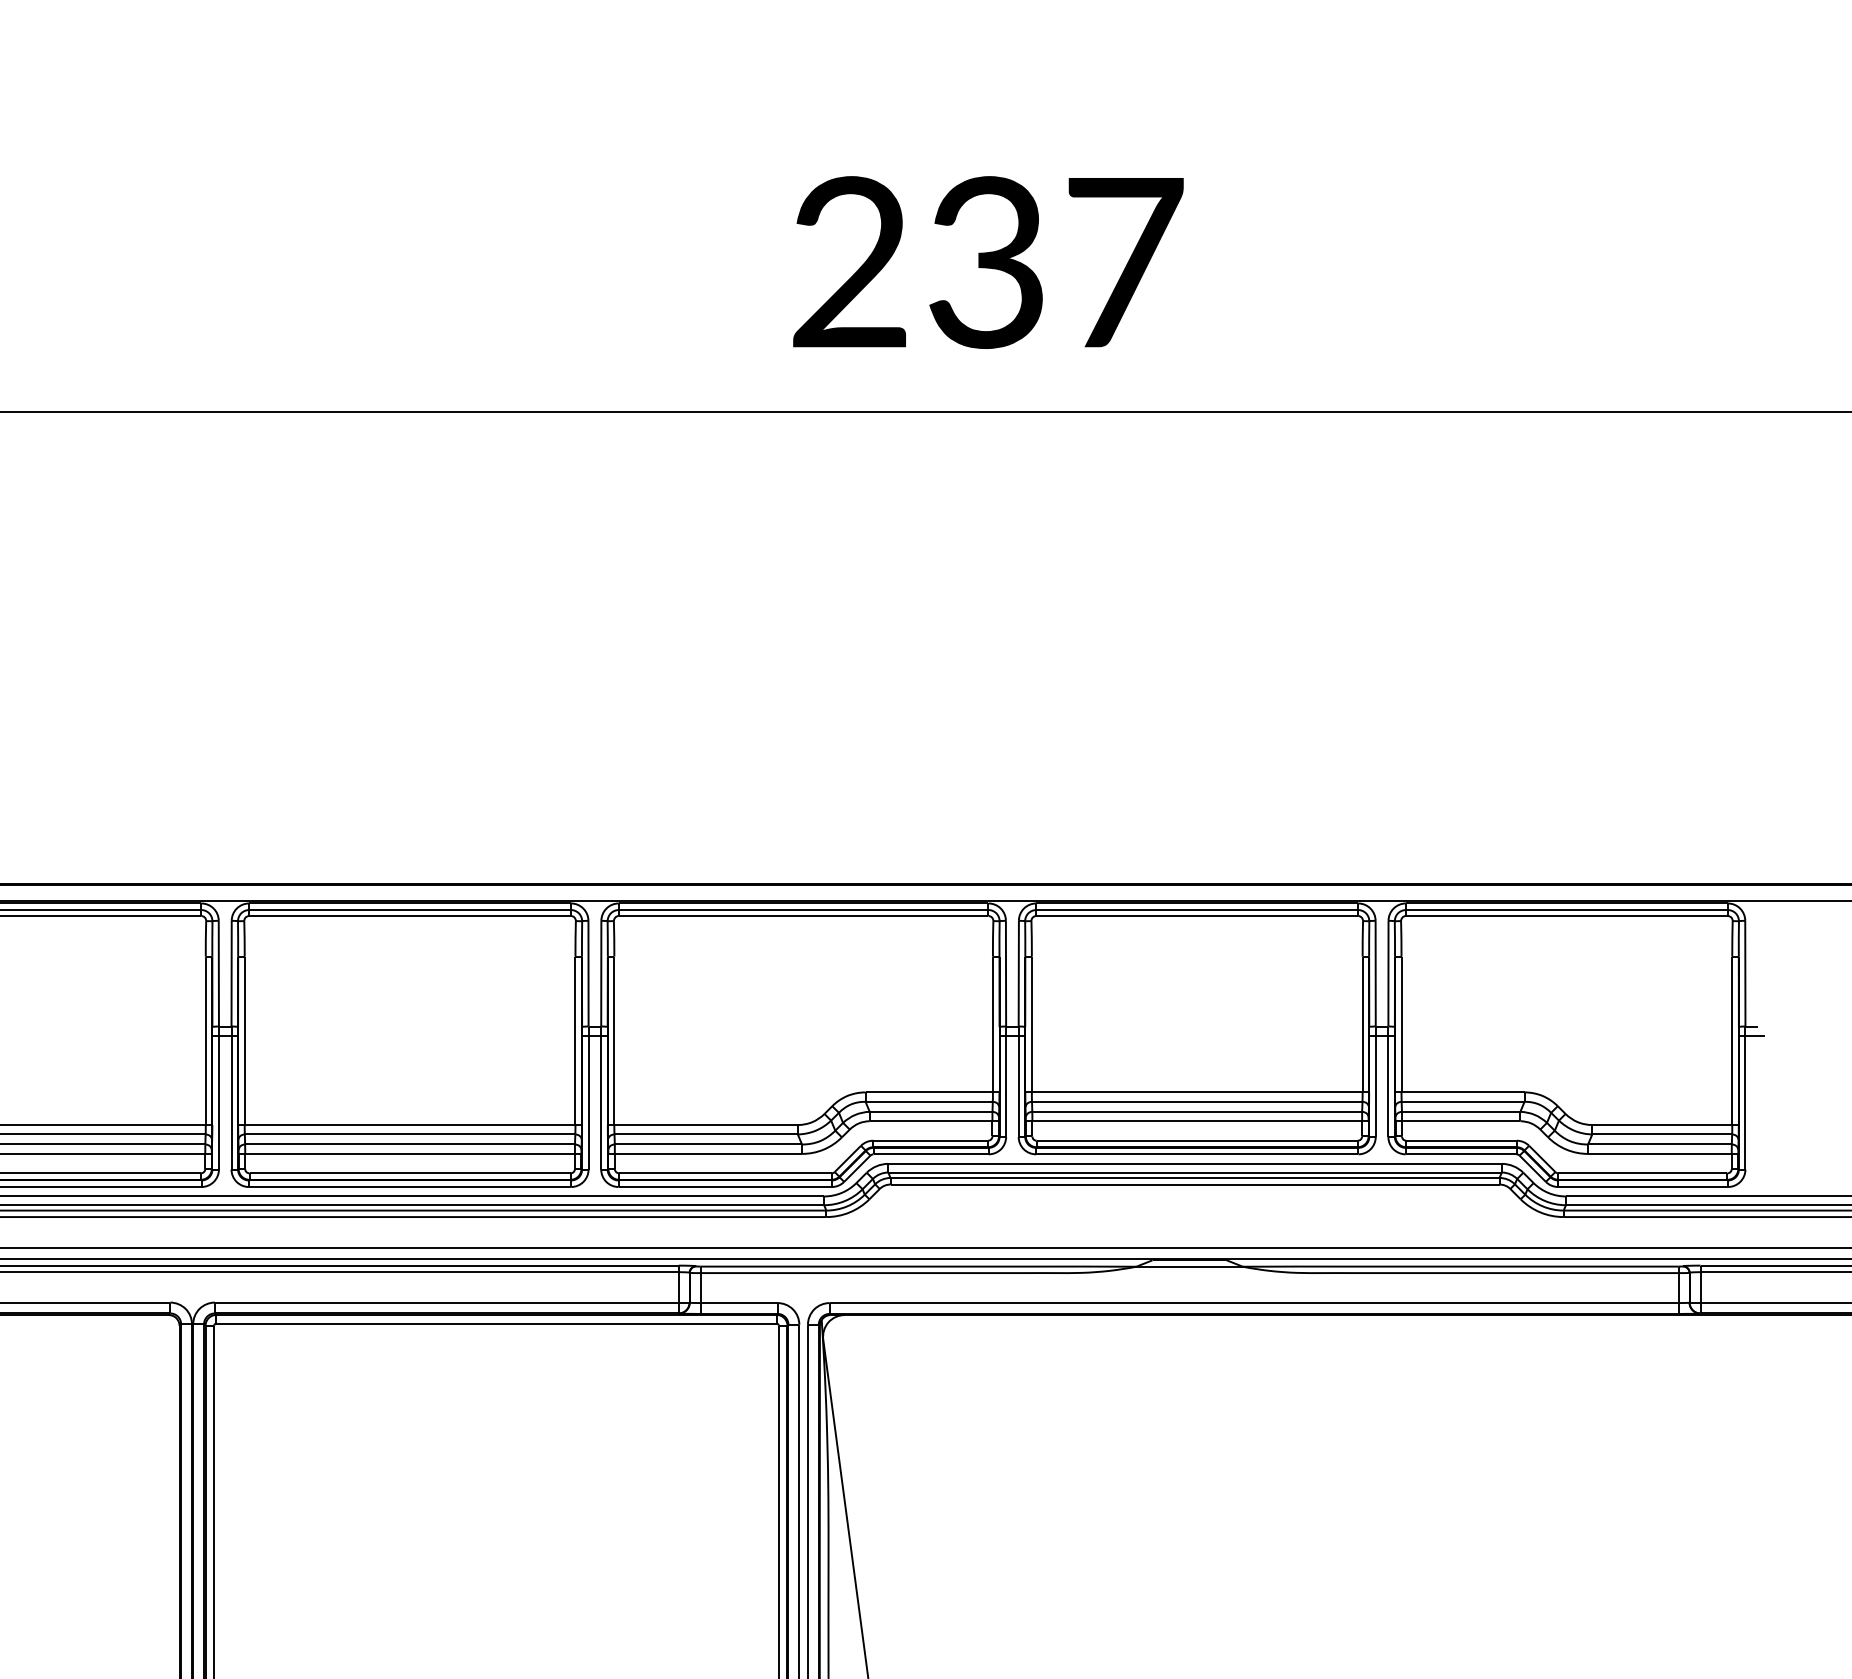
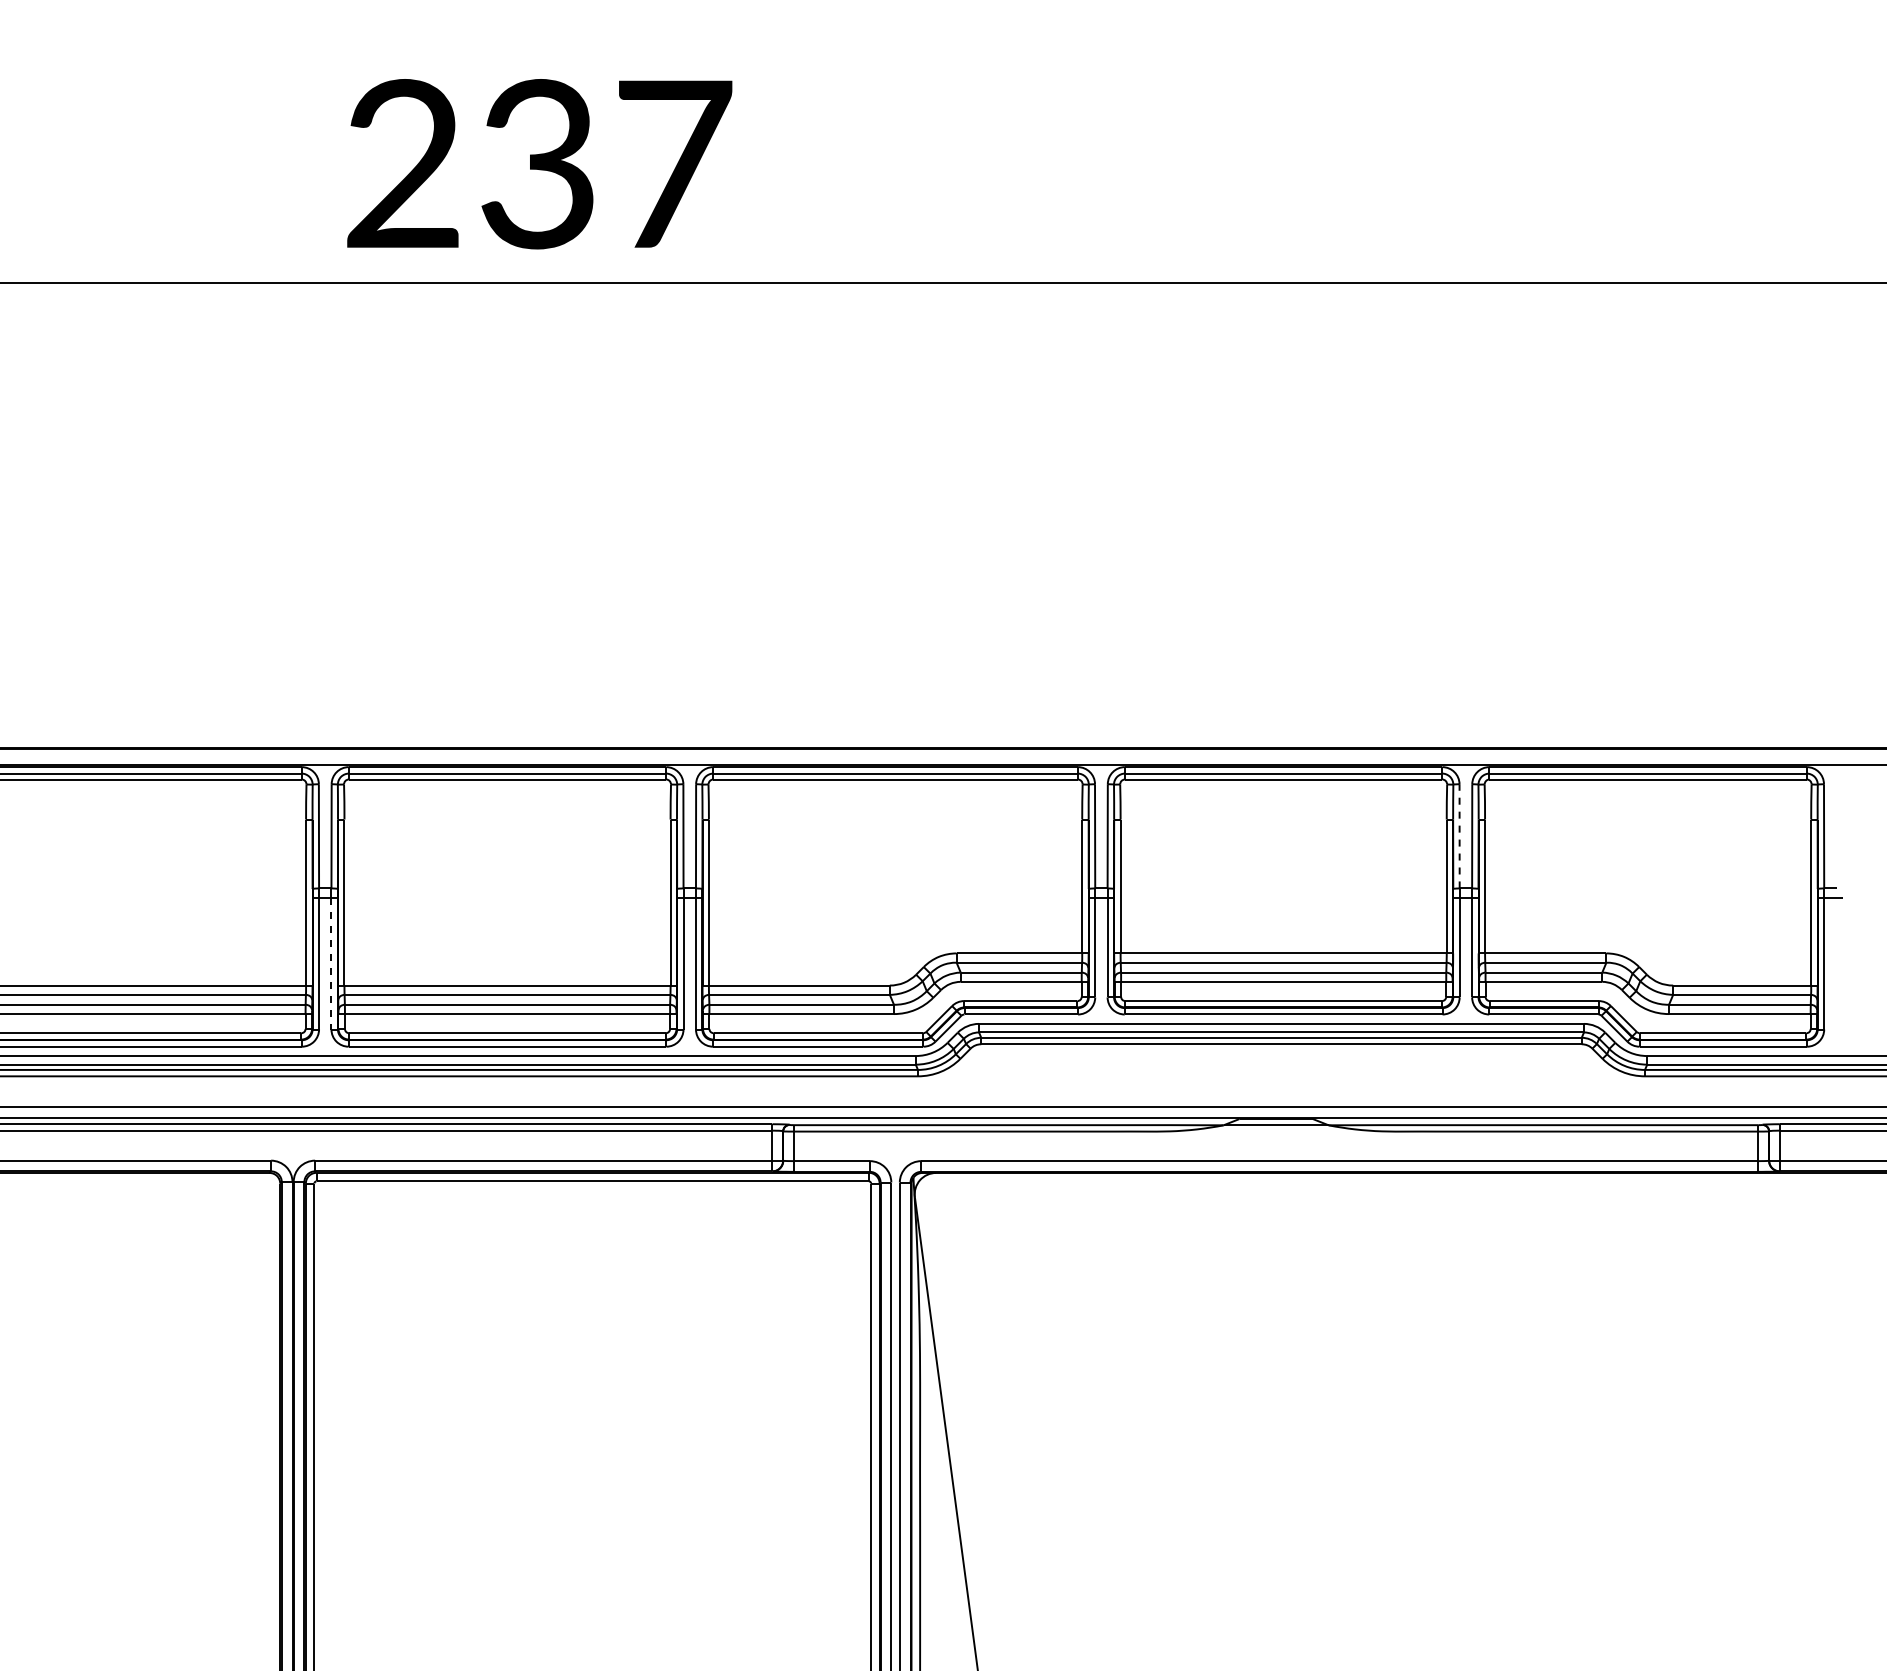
text: (988, 262) -> (539, 164), moved
line: (1375, 972) -> (1459, 835), solid -> dashed
line: (231, 1102) -> (331, 963), solid -> dashed

